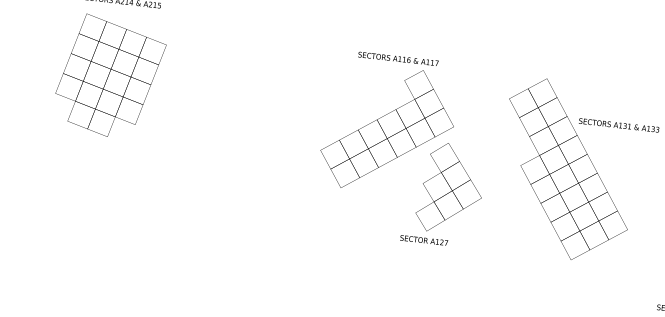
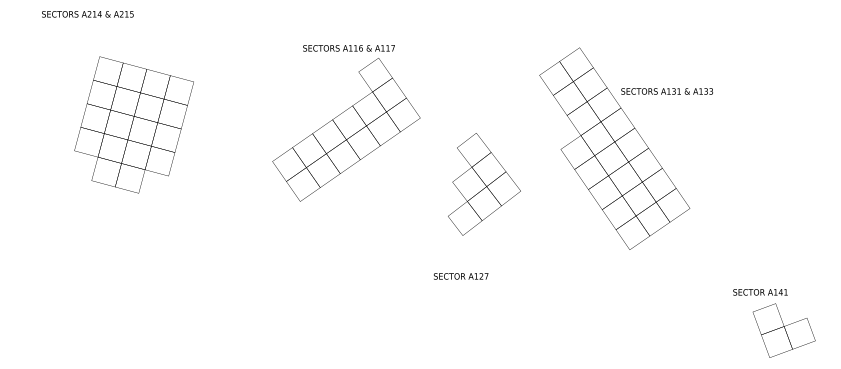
part: (109, 76) -> (133, 124), moved
text: (388, 124) -> (346, 123), moved
text: (424, 240) -> (461, 276), moved

